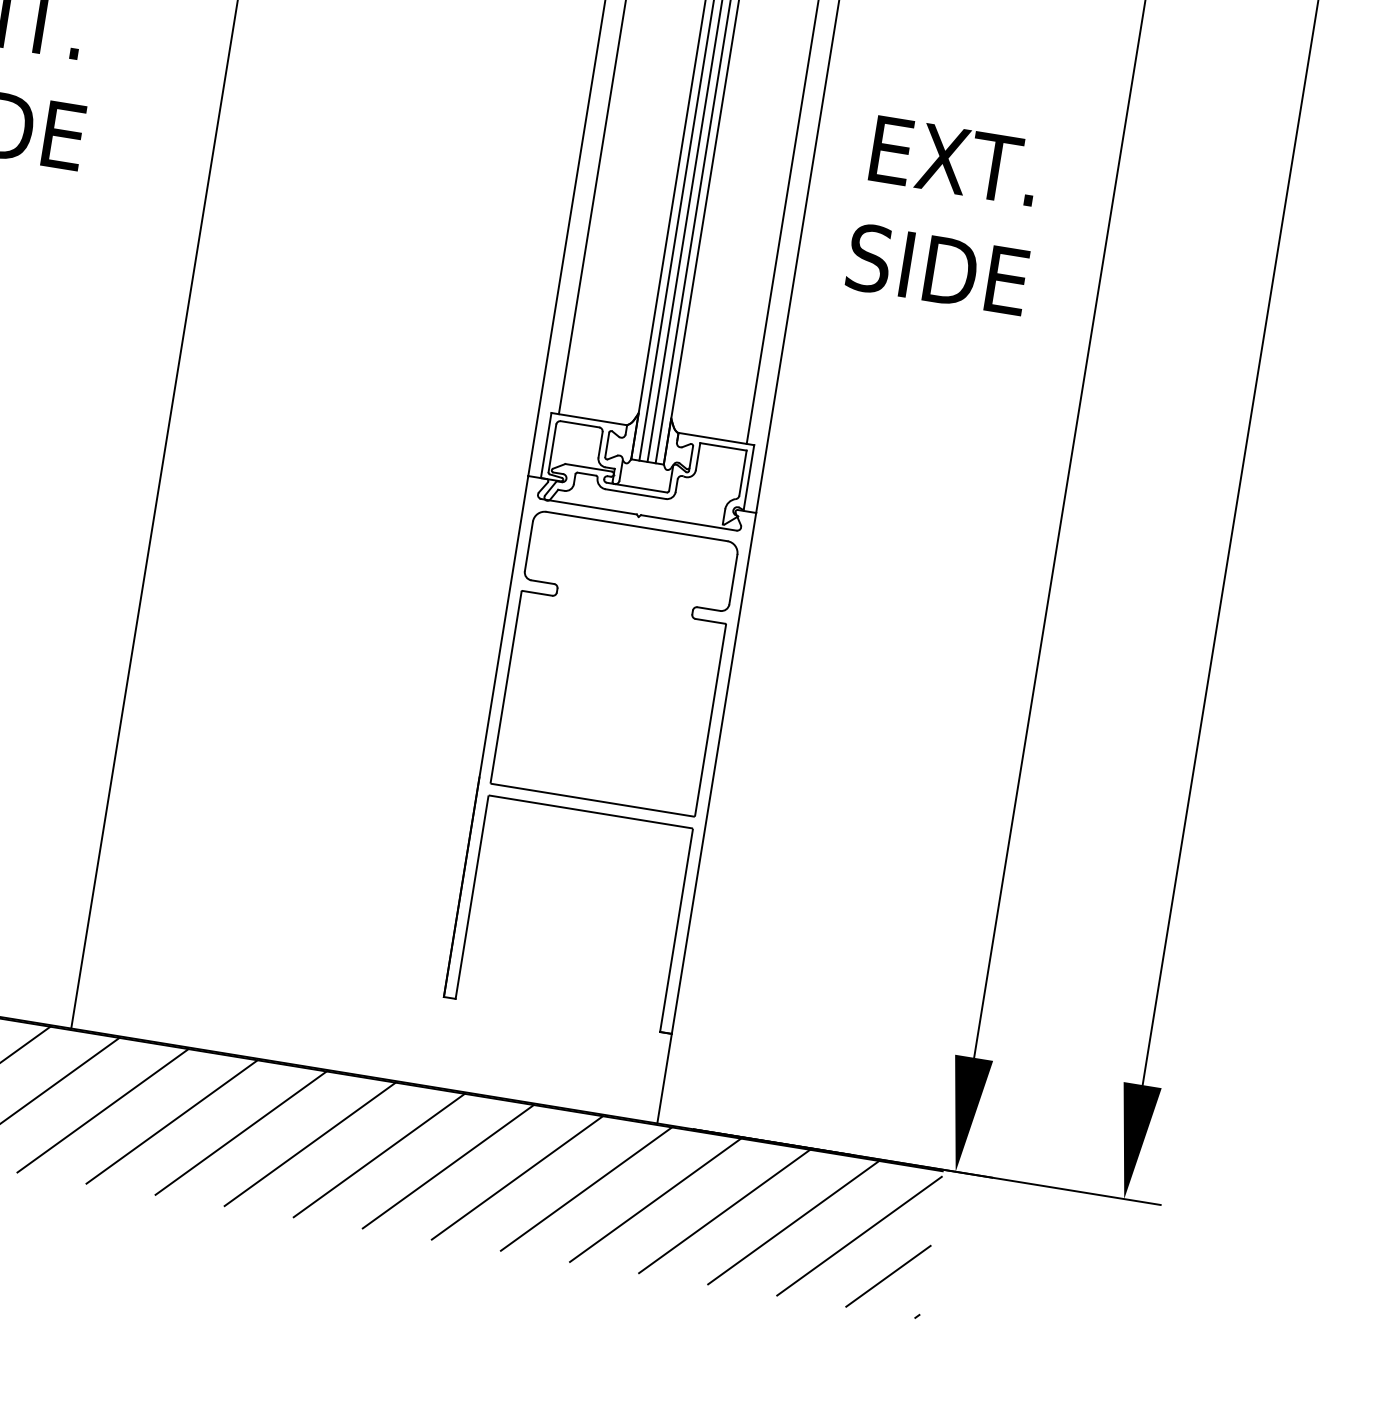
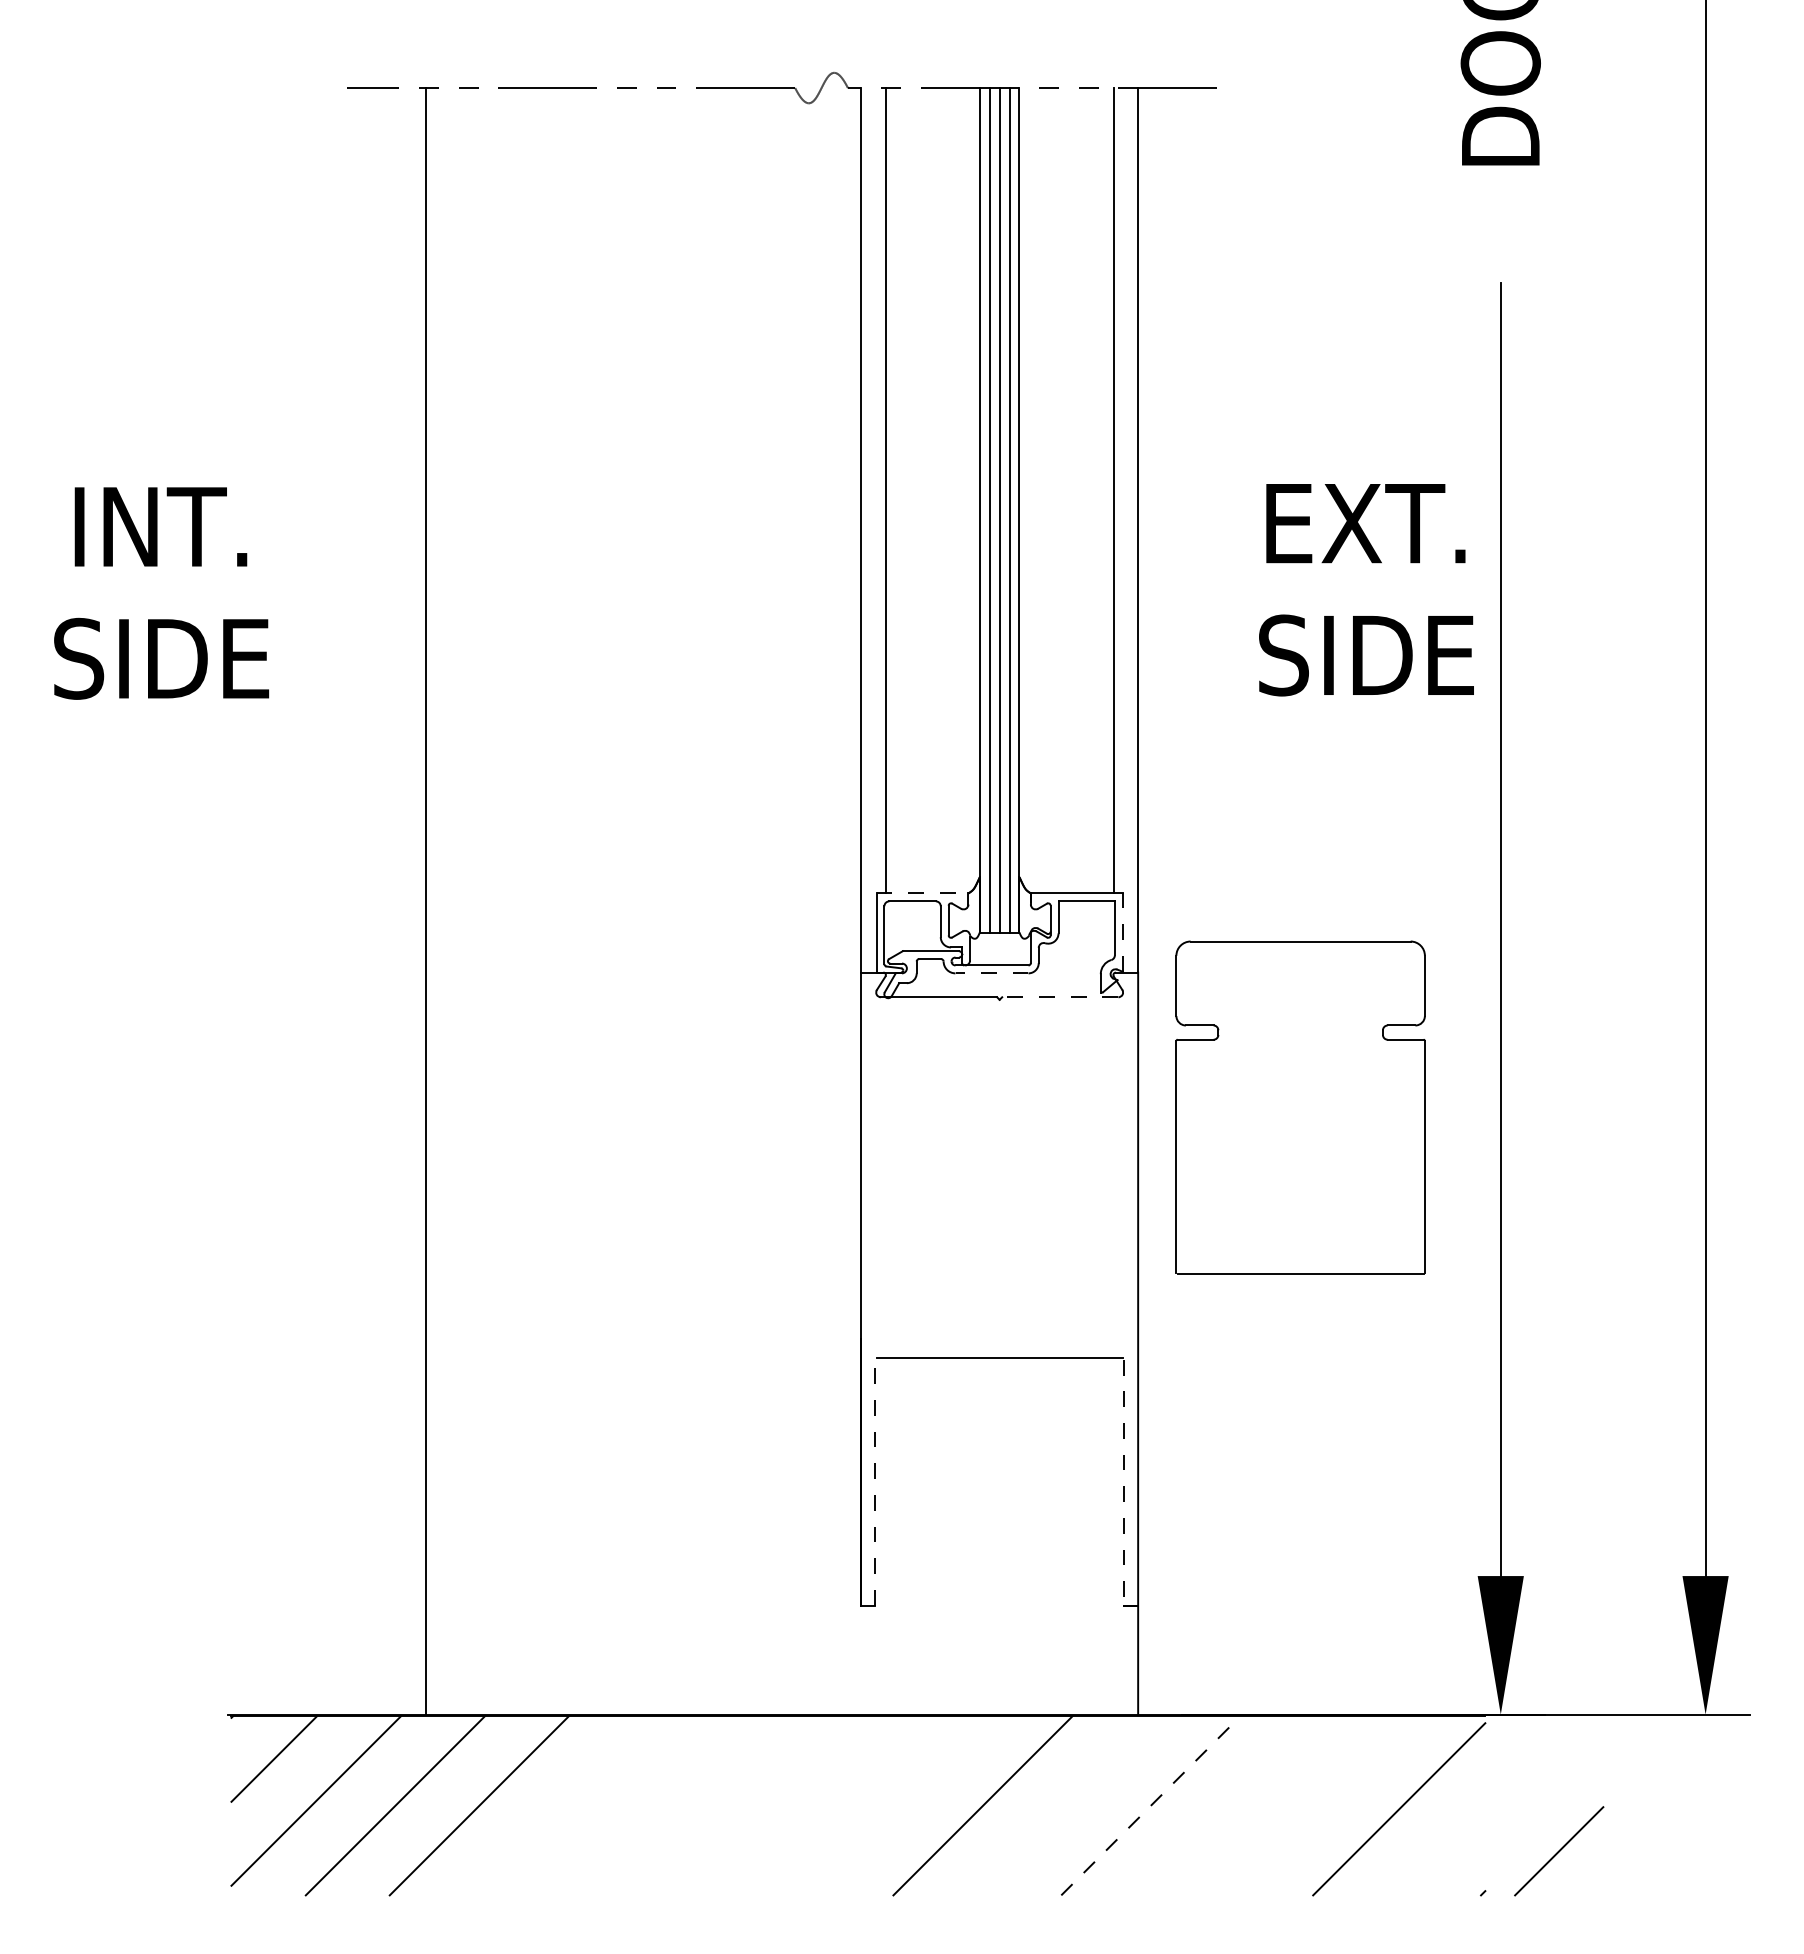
text: (946, 216) -> (1366, 590), moved
line: (589, 419) -> (922, 893), solid -> dashed
line: (748, 477) -> (1122, 932), solid -> dashed
line: (635, 494) -> (991, 973), solid -> dashed
line: (688, 522) -> (1059, 997), solid -> dashed
part: (614, 663) -> (1300, 1107), moved
line: (472, 897) -> (875, 1482), solid -> dashed
line: (676, 931) -> (1123, 1483), solid -> dashed
line: (171, 1121) -> (562, 1805), removed
line: (240, 1132) -> (646, 1805), removed
line: (309, 1143) -> (730, 1805), removed
line: (378, 1155) -> (814, 1805), removed
line: (448, 1166) -> (898, 1805), removed
line: (586, 1188) -> (1066, 1805), removed
line: (655, 1199) -> (1150, 1805), solid -> dashed
line: (724, 1211) -> (1234, 1805), removed
line: (793, 1222) -> (1318, 1805), removed
line: (888, 1276) -> (1559, 1851), moved

